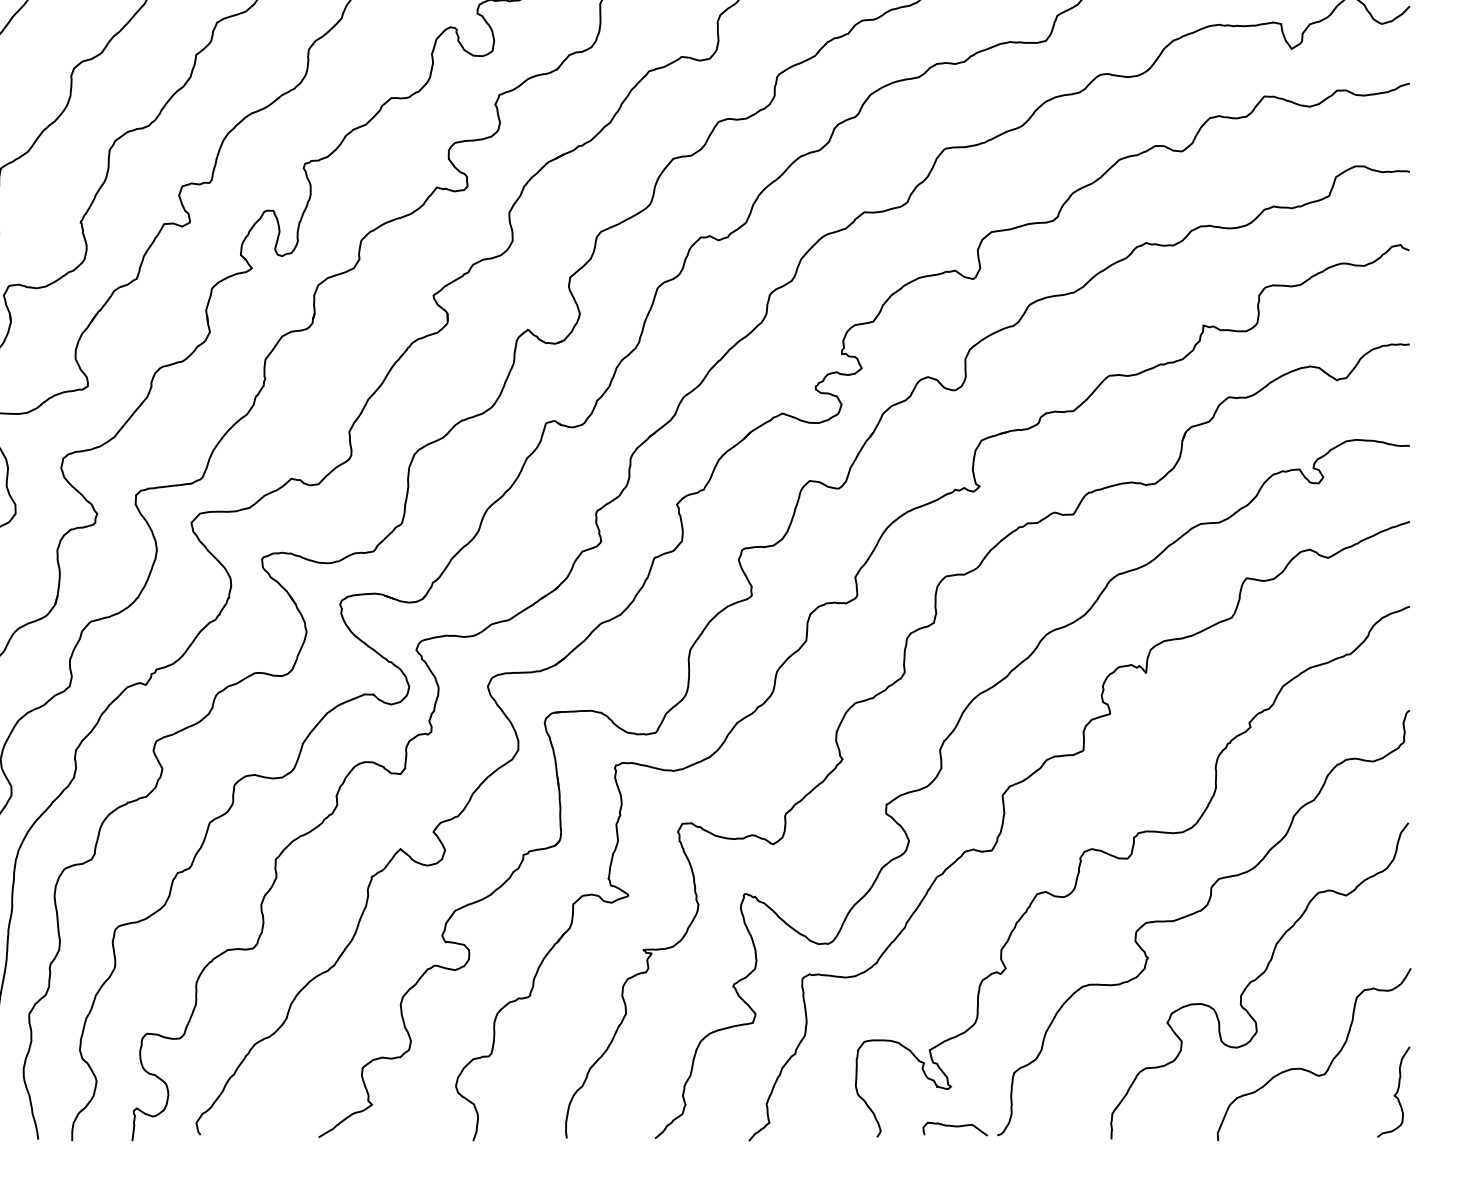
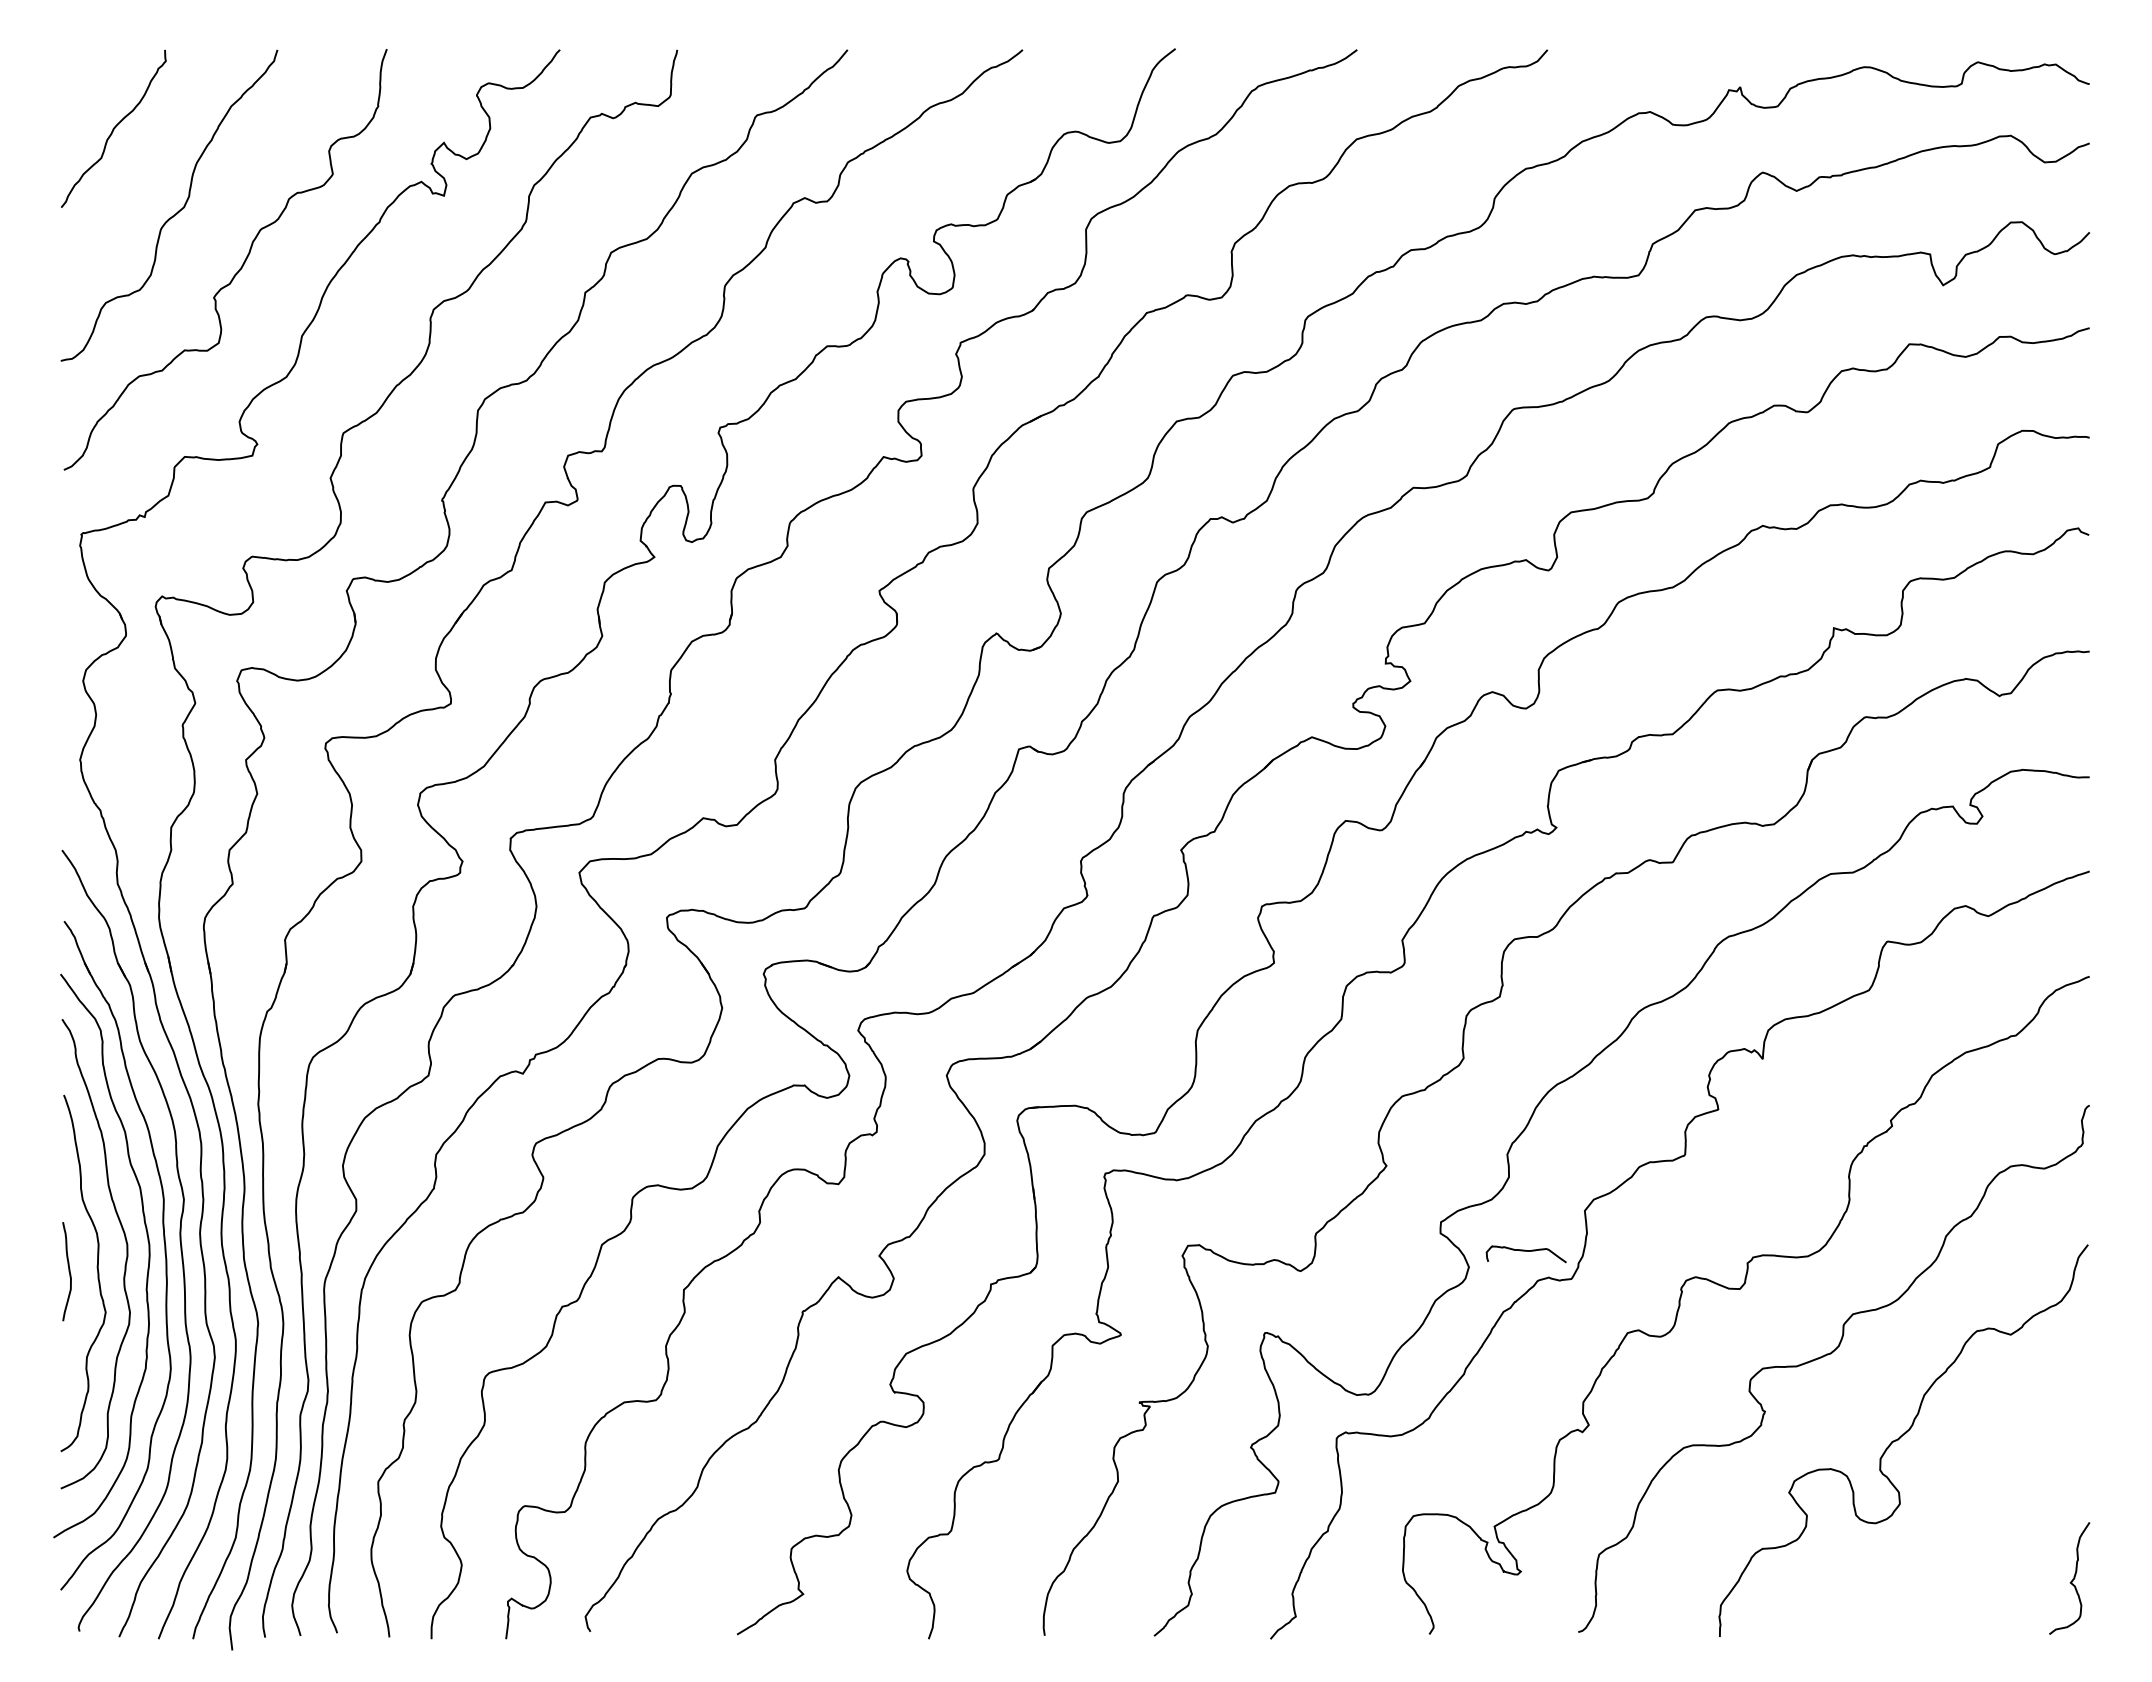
curve: (1308, 1070) -> (1964, 1551), removed
curve: (954, 1126) -> (1525, 1251), moved

